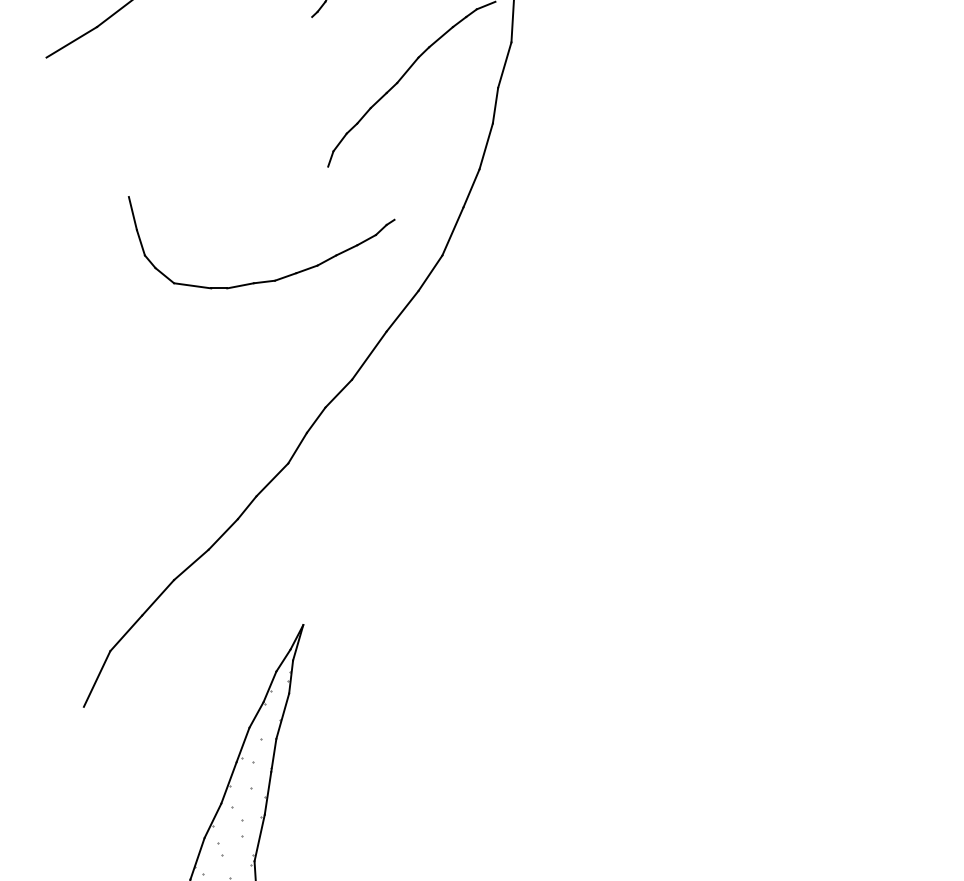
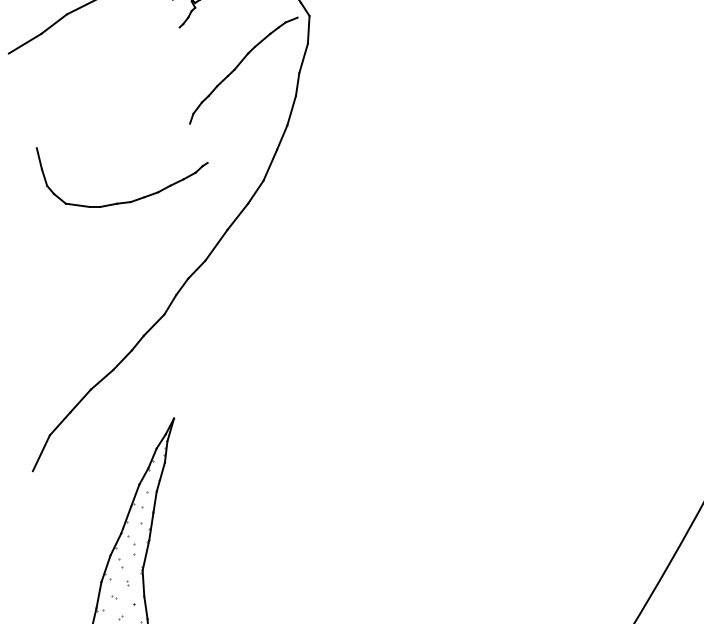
part: (265, 279) -> (124, 201), moved

